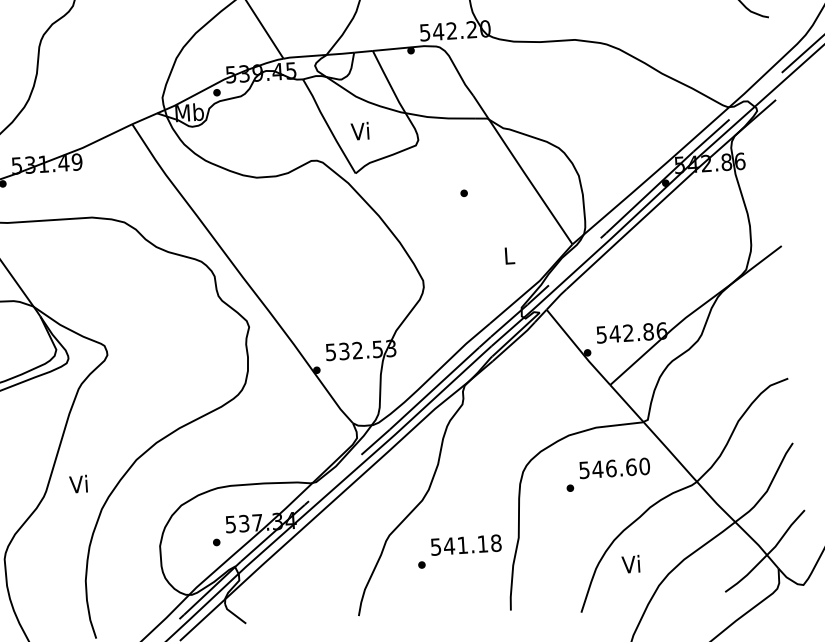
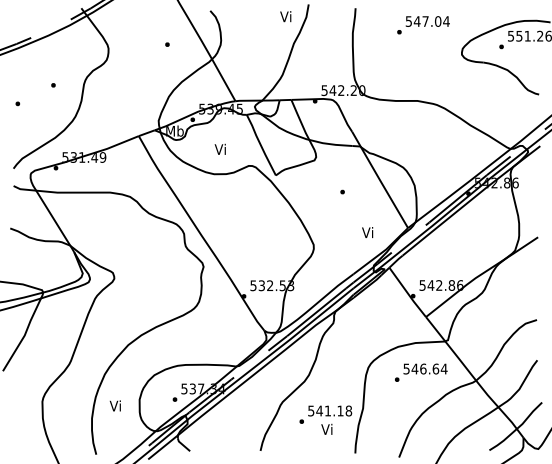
text: (358, 129) -> (219, 148), moved
text: (508, 255) -> (367, 232), L -> Vi
text: (643, 465) -> (443, 368), 546.60 -> 546.64
text: (77, 483) -> (114, 405), moved
text: (630, 562) -> (326, 428), moved

